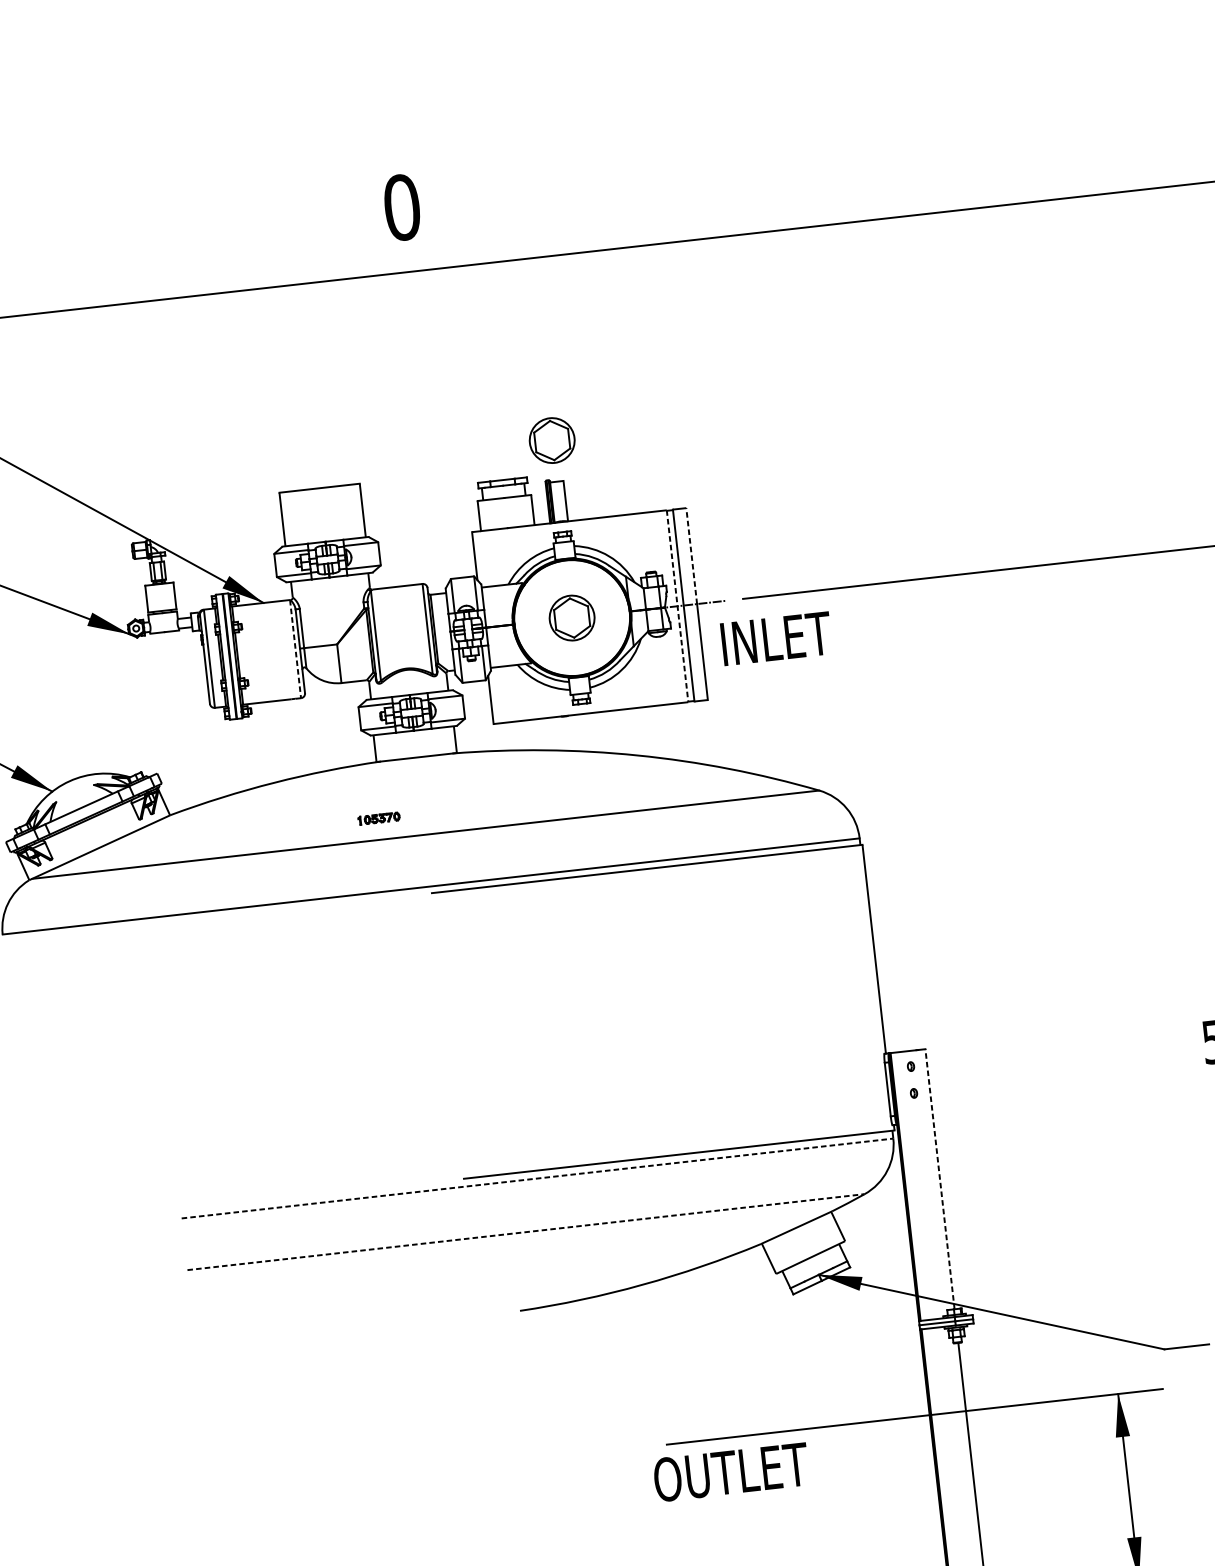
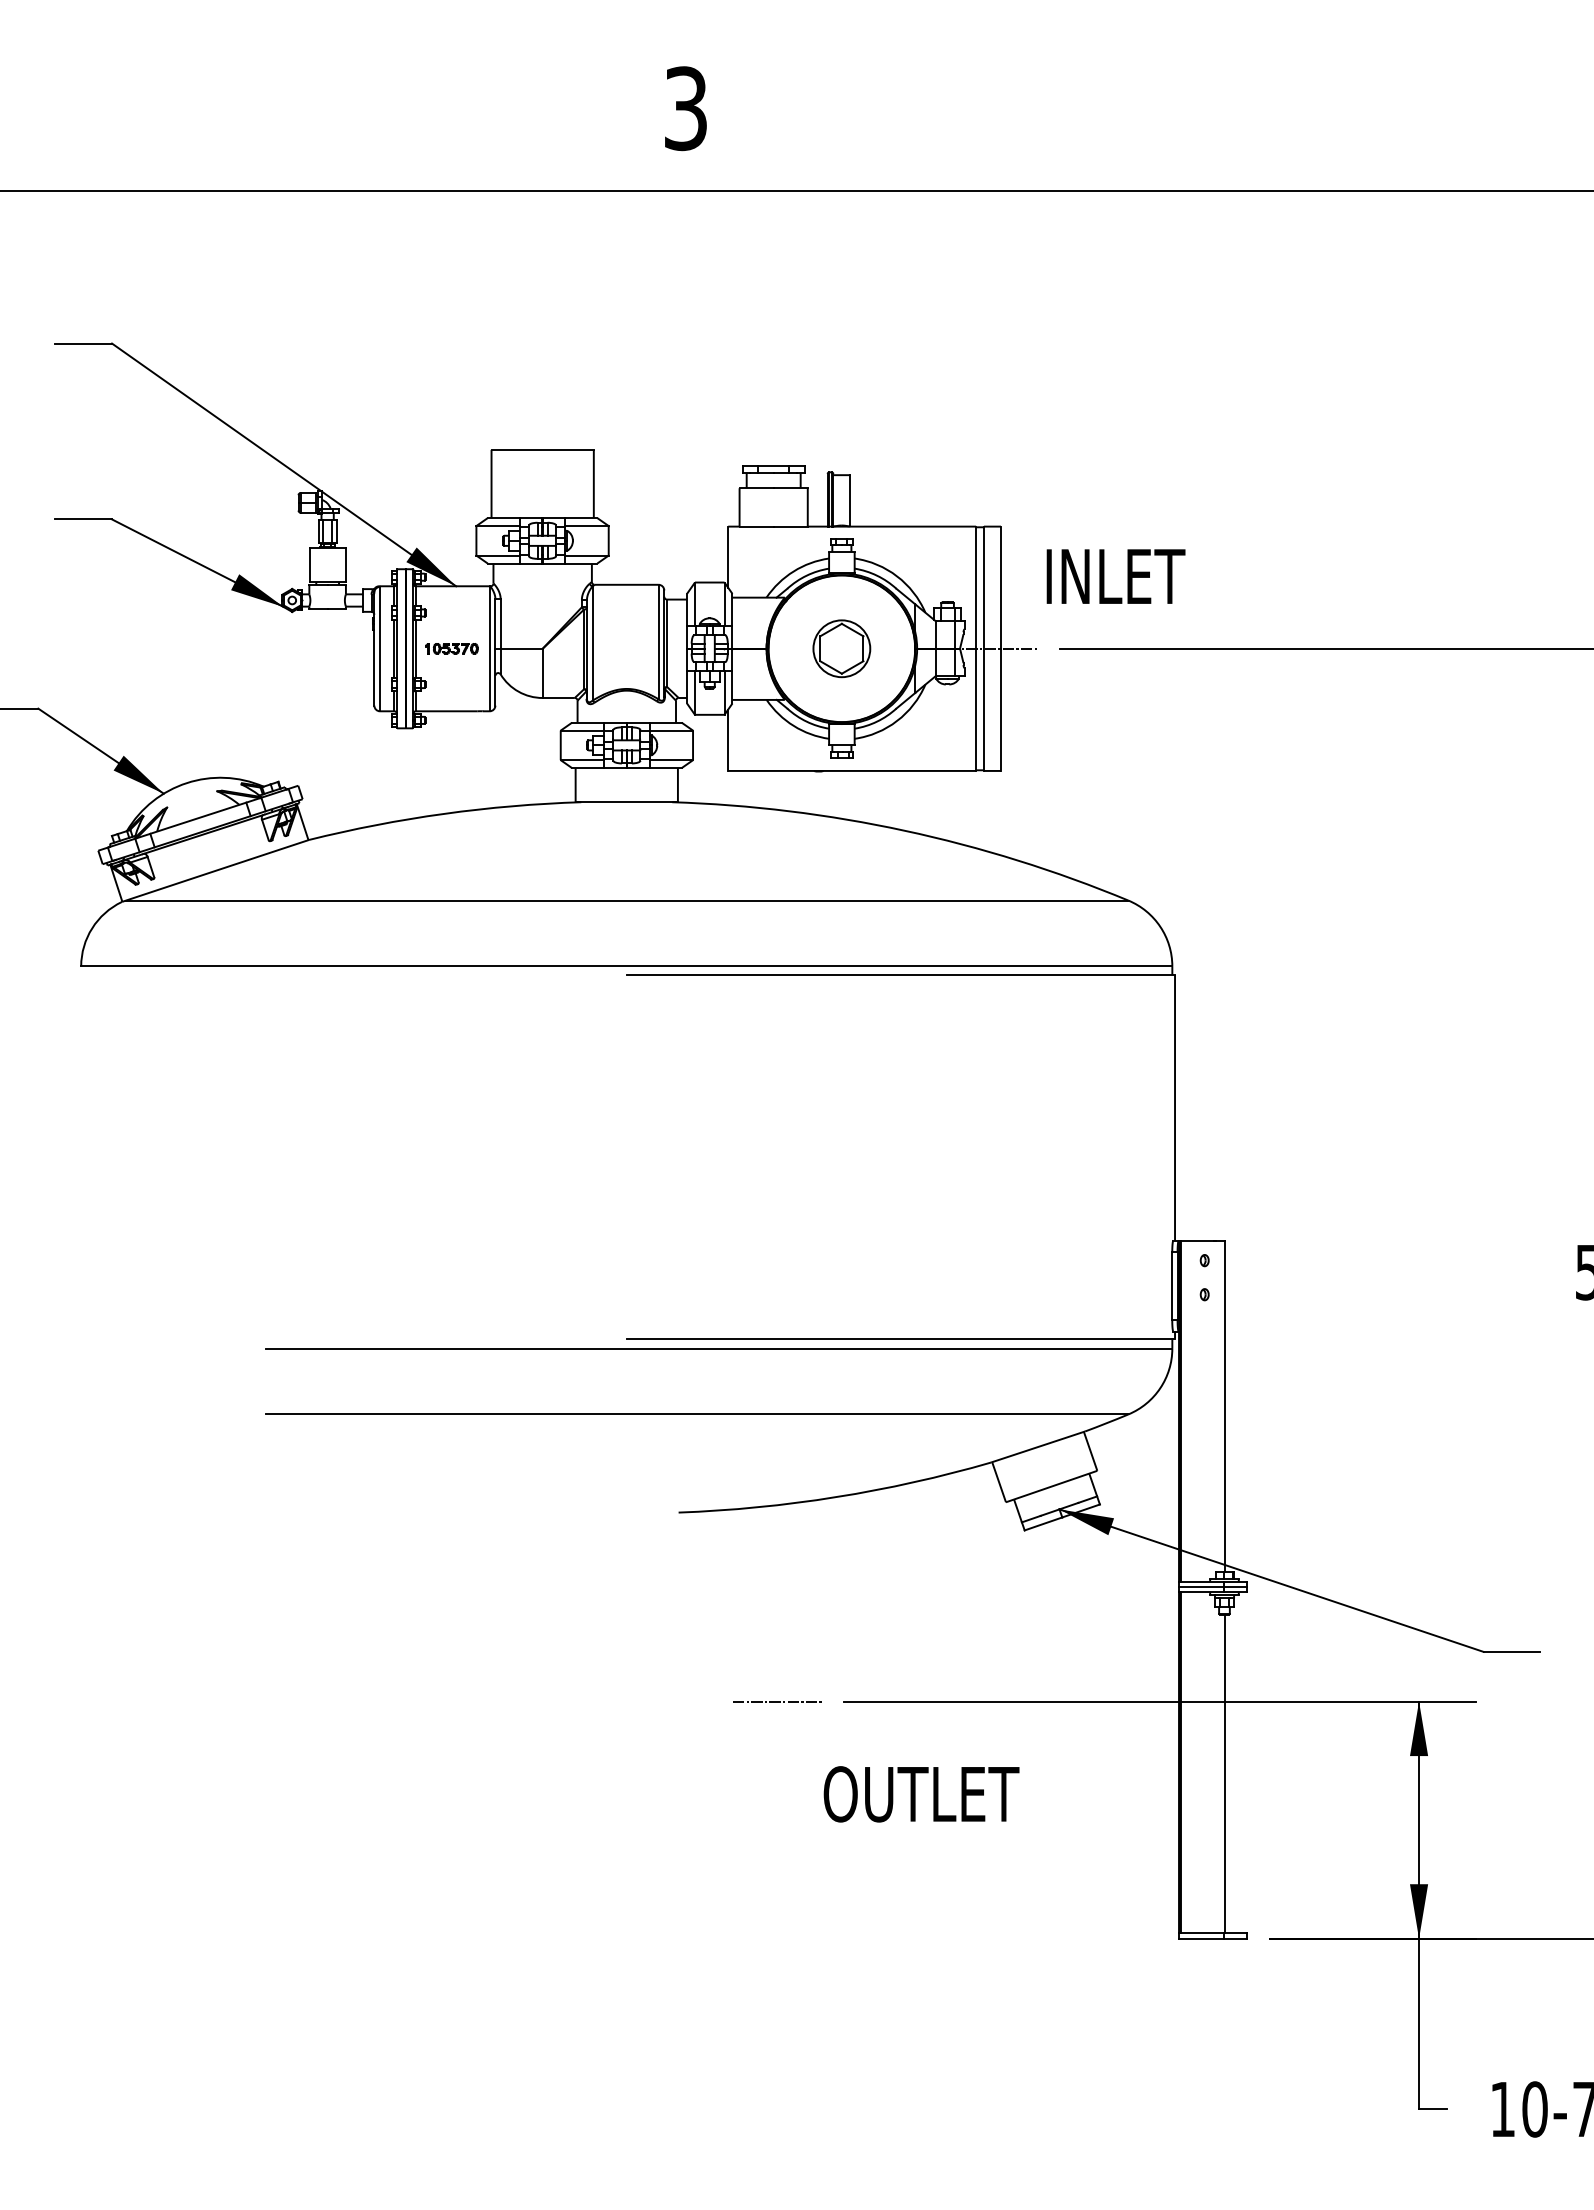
text: (401, 207) -> (685, 108), 0 -> 3
part: (551, 440) -> (841, 422), removed
line: (691, 555) -> (1000, 587), dashed -> solid
line: (677, 606) -> (976, 649), dashed -> solid
text: (776, 638) -> (1115, 576), moved
line: (295, 648) -> (489, 648), dashed -> solid
part: (378, 818) -> (451, 648), moved
line: (537, 1178) -> (719, 1348), dashed -> solid
line: (940, 1179) -> (1225, 1406), dashed -> solid
line: (526, 1232) -> (697, 1414), dashed -> solid
line: (614, 1450) -> (777, 1701), added
text: (731, 1472) -> (921, 1794), moved

